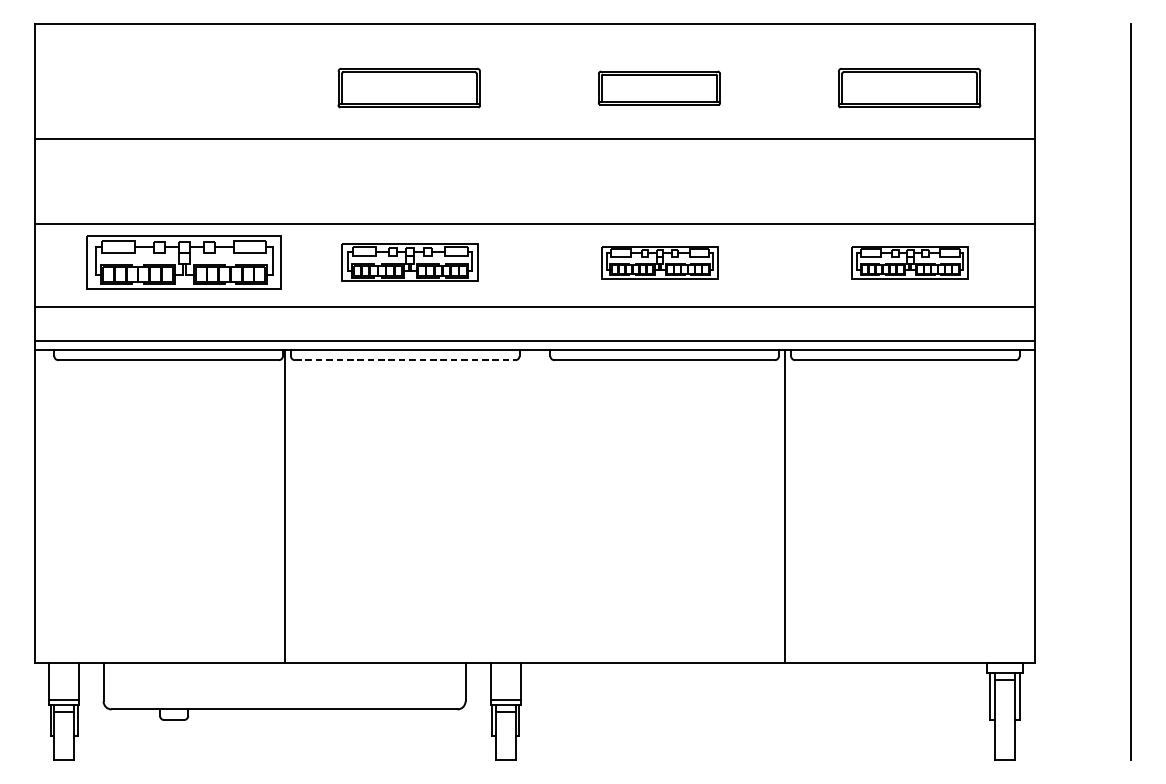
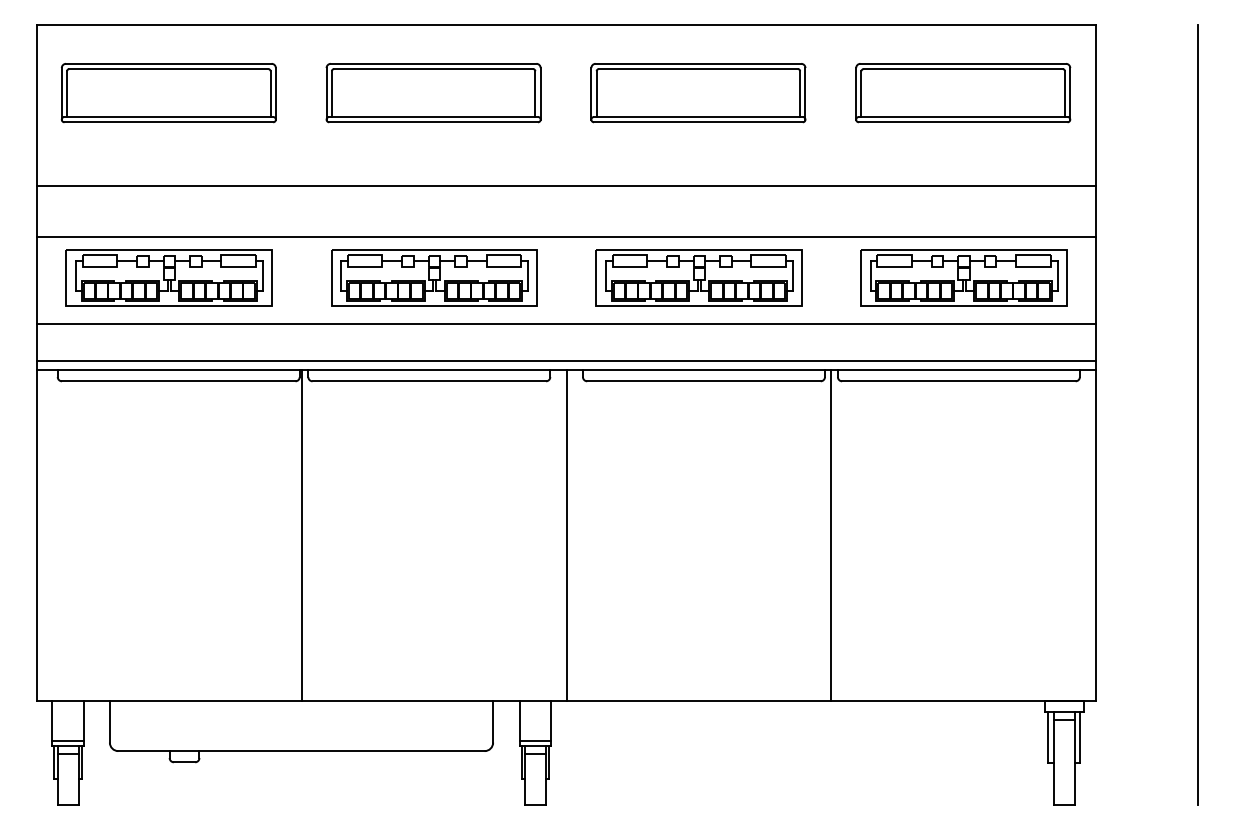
part: (158, 88) -> (168, 93), added
part: (409, 88) -> (433, 93), size x1.43
part: (659, 88) -> (698, 93), size x1.67
part: (909, 88) -> (963, 93), size x1.43
line: (534, 139) -> (566, 186), moved
part: (183, 262) -> (168, 277), moved
part: (410, 262) -> (434, 277), size x1.43
part: (659, 262) -> (698, 277), size x1.67
part: (909, 262) -> (963, 277), size x1.67
line: (405, 360) -> (429, 381), dashed -> solid
line: (534, 505) -> (566, 535), added

